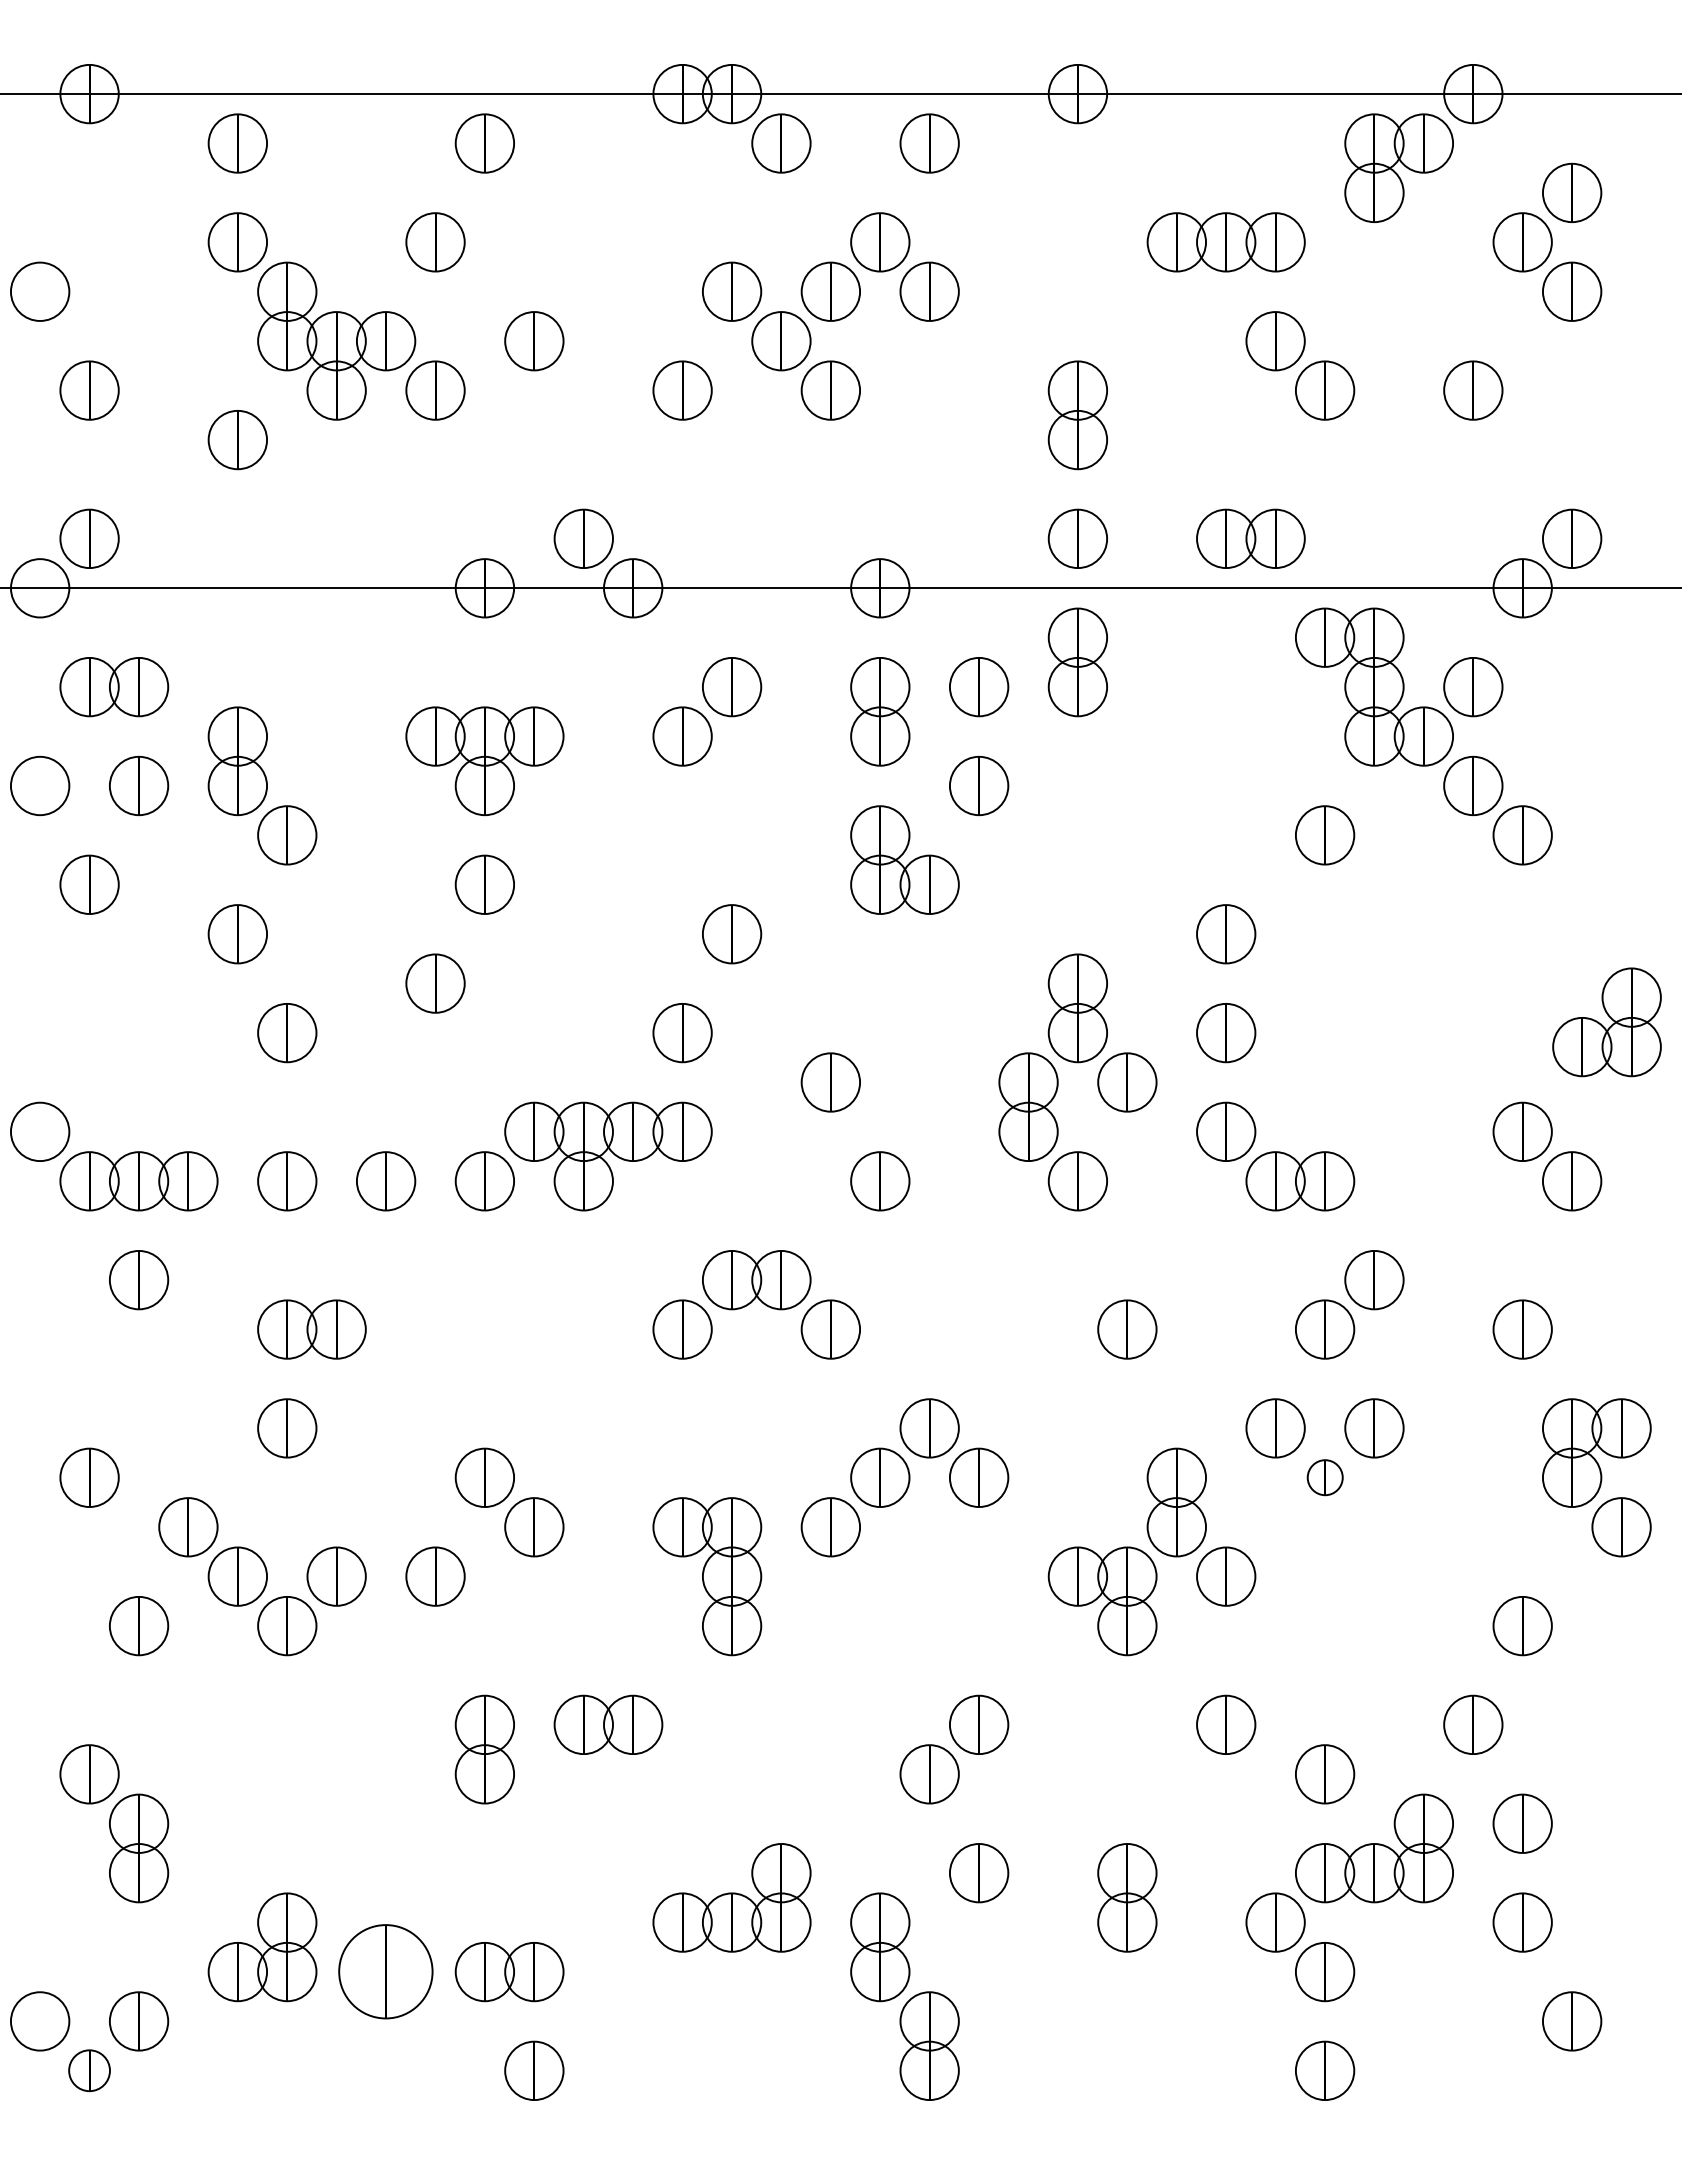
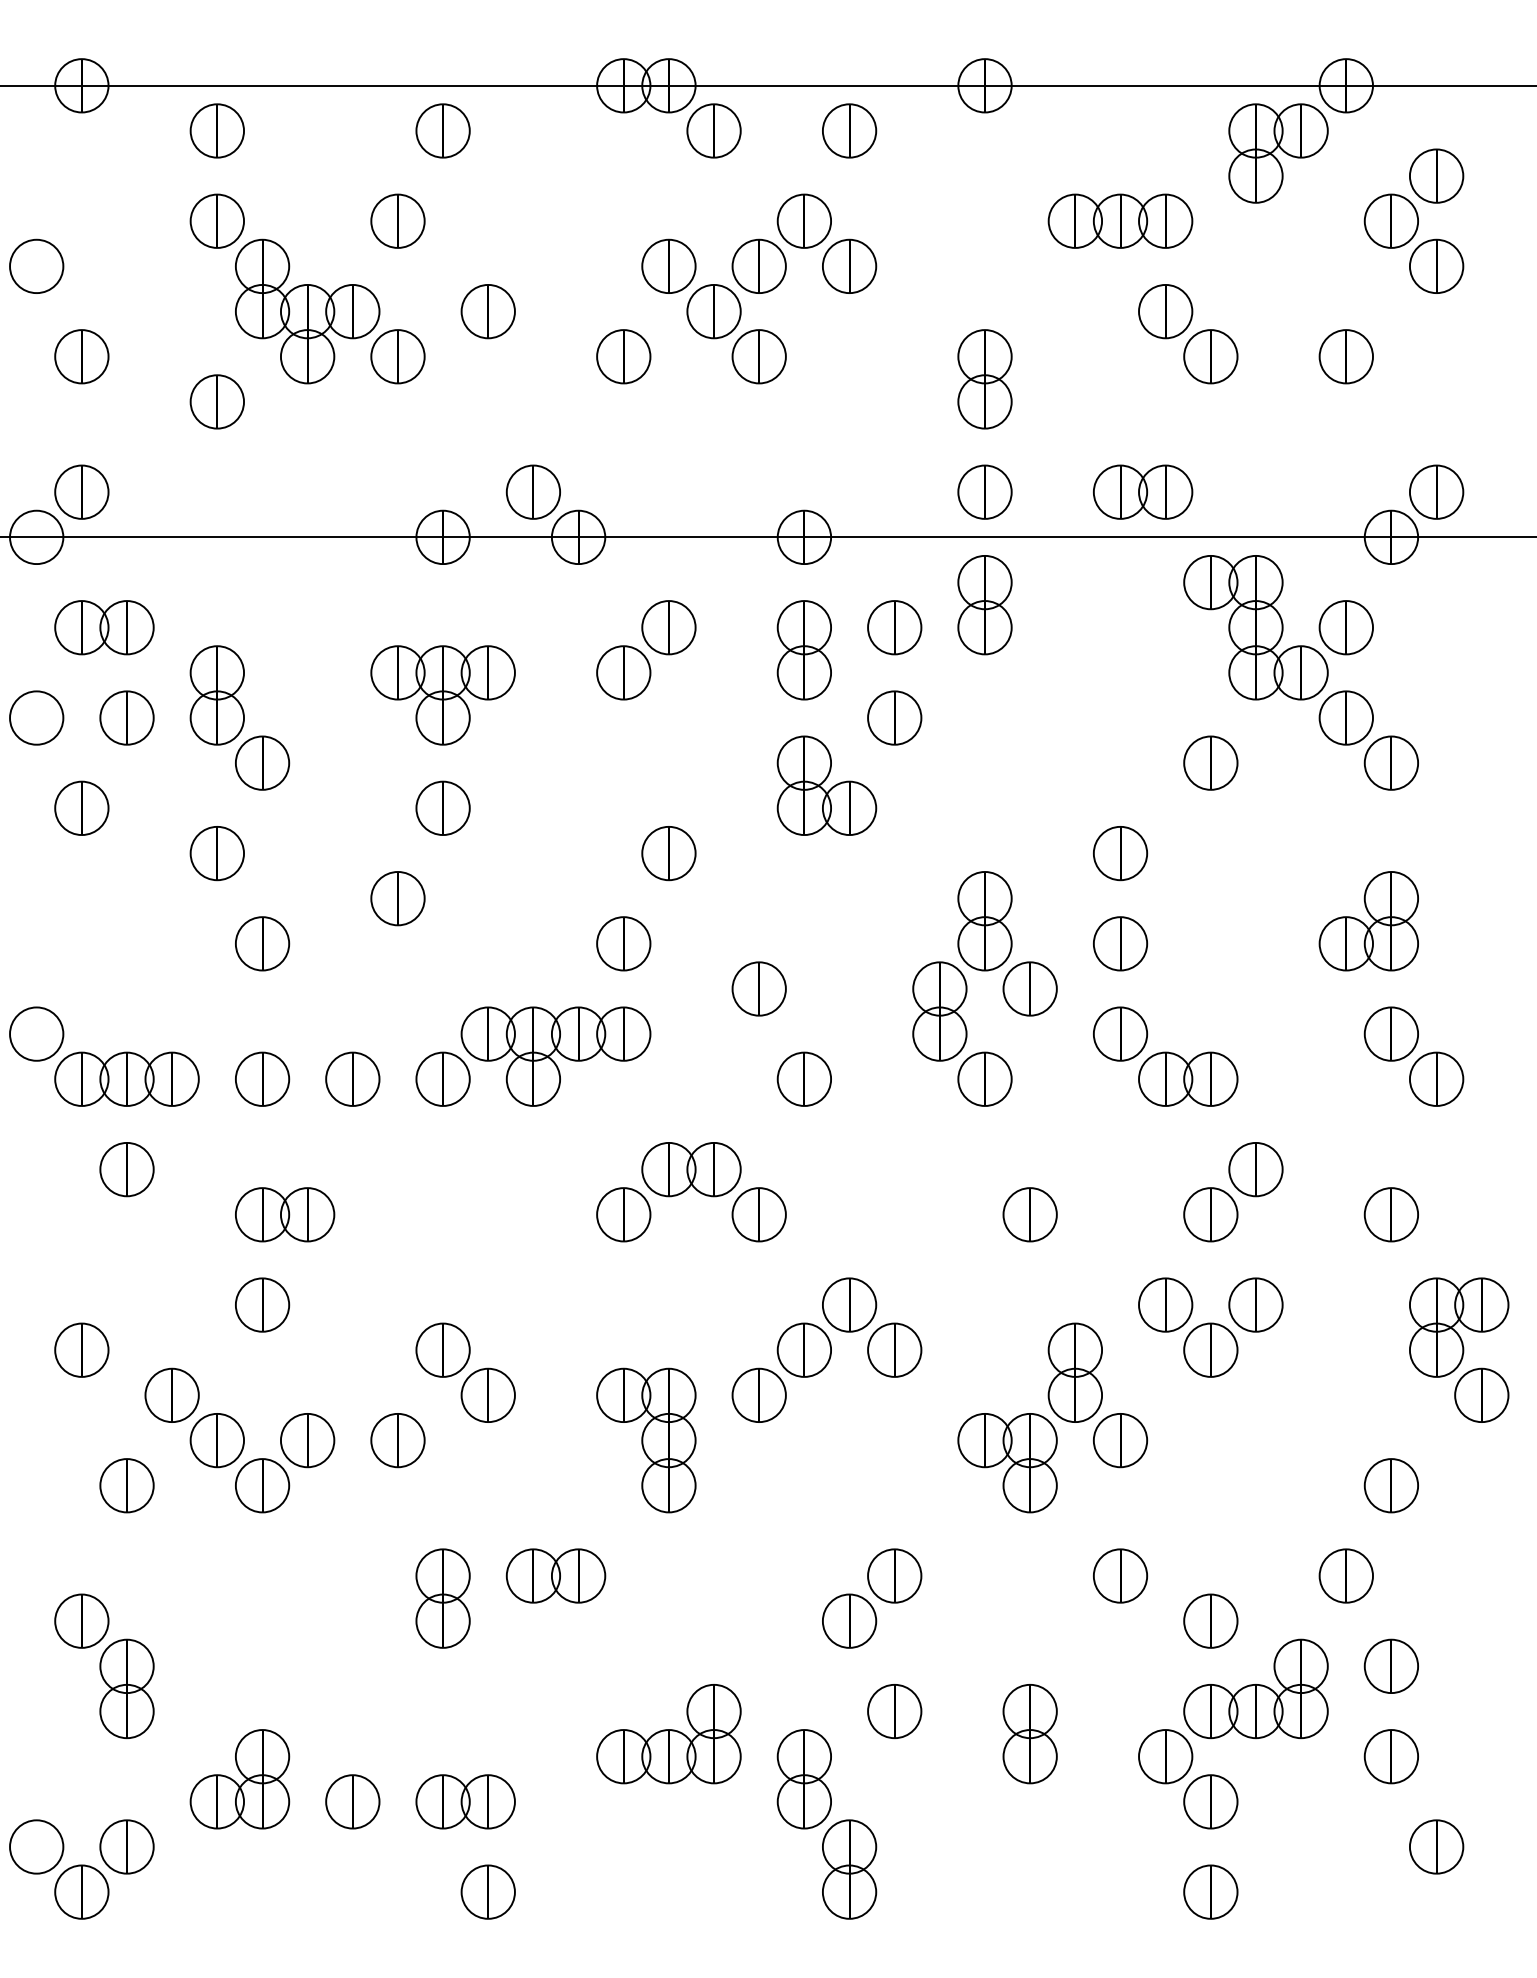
part: (1606, 1022) -> (1368, 921), moved
part: (1325, 1477) -> (1211, 1349), size x1.67
part: (386, 1972) -> (353, 1802), size x0.62
part: (89, 2070) -> (81, 1891), size x1.43

